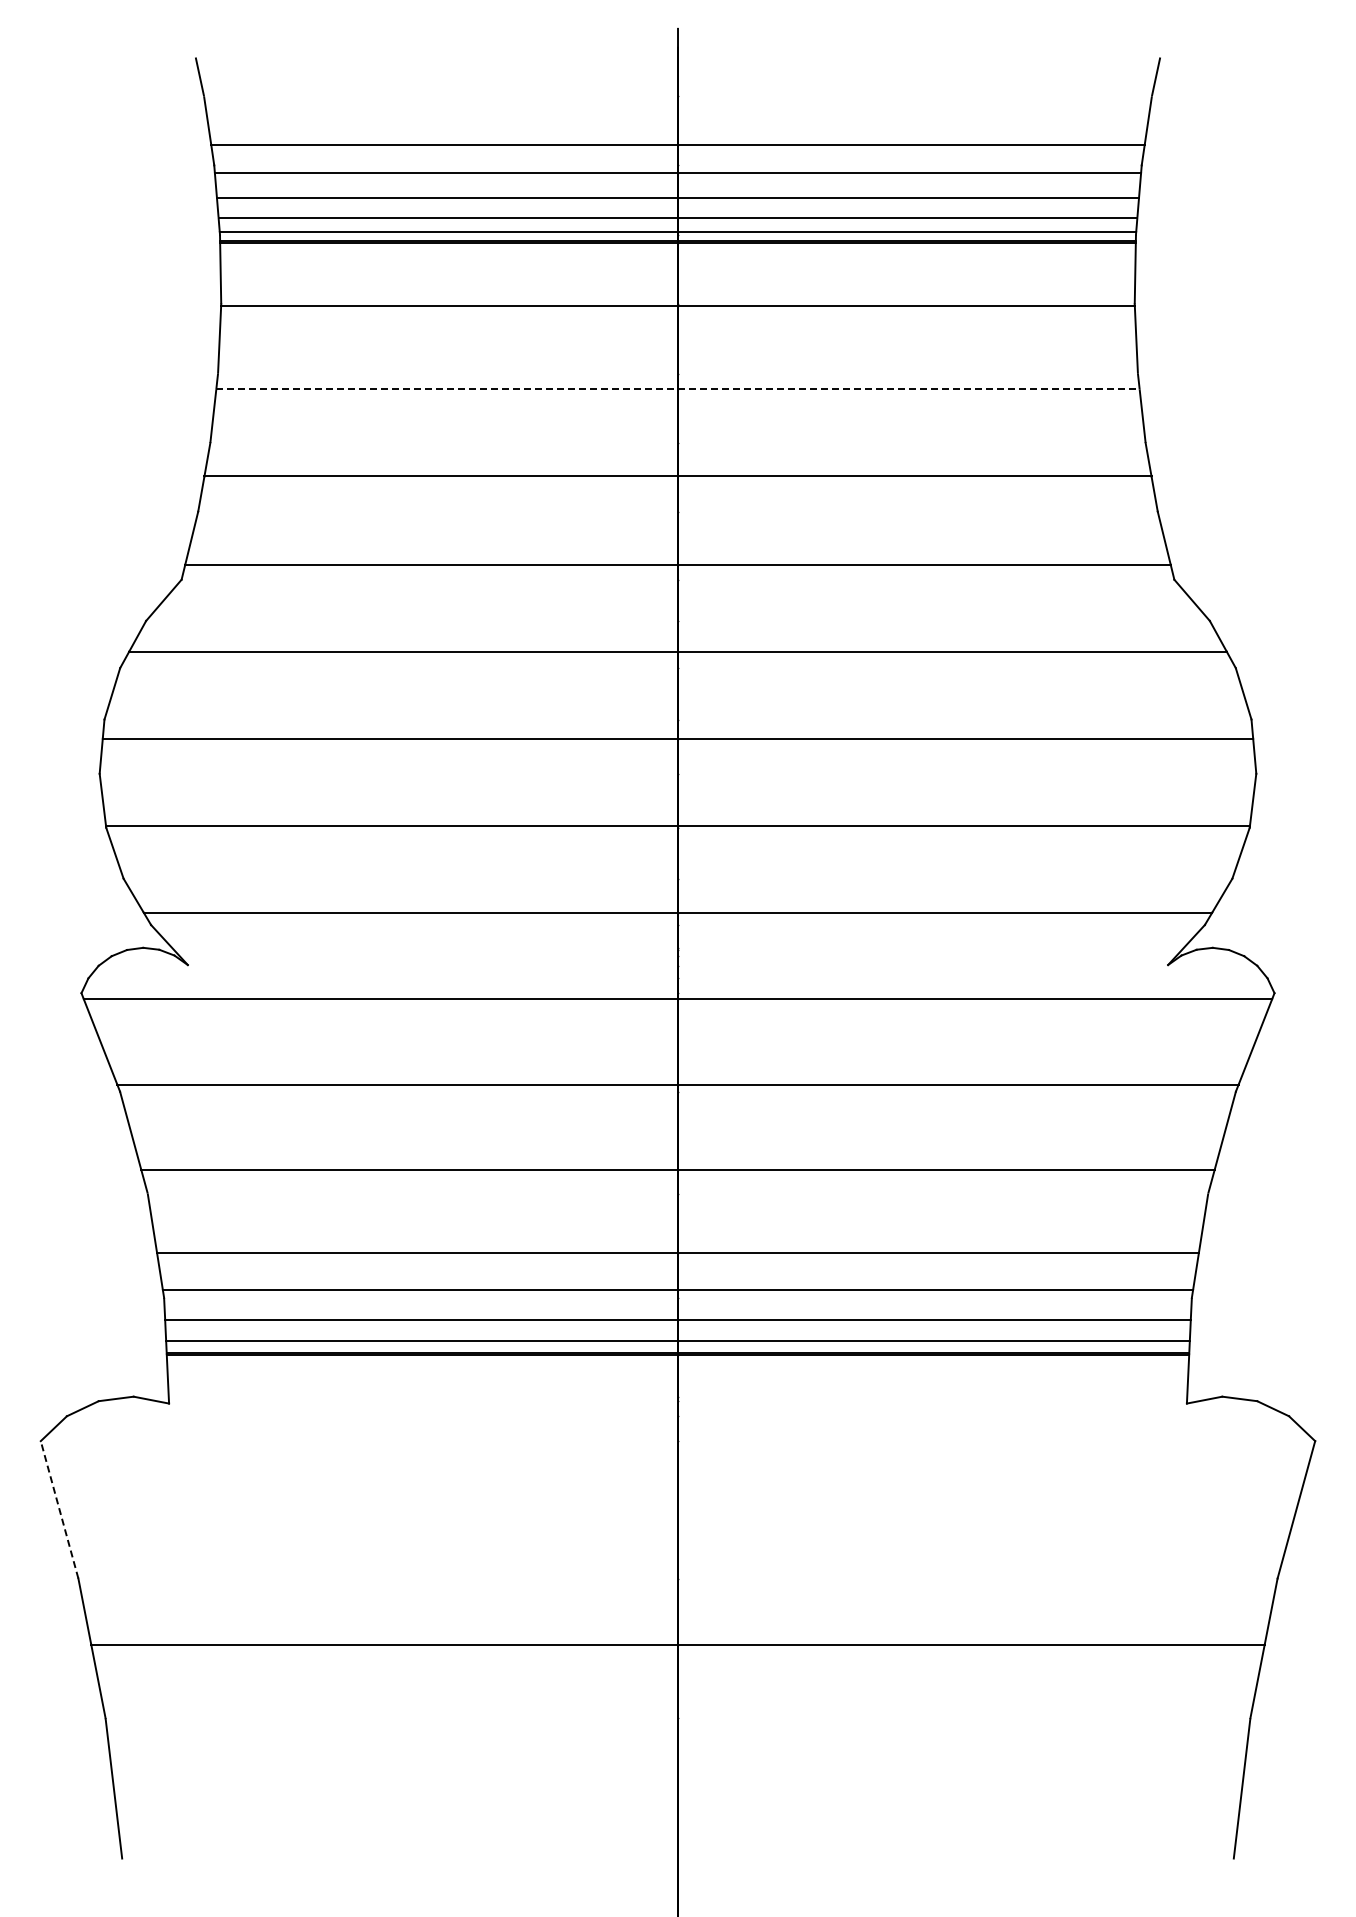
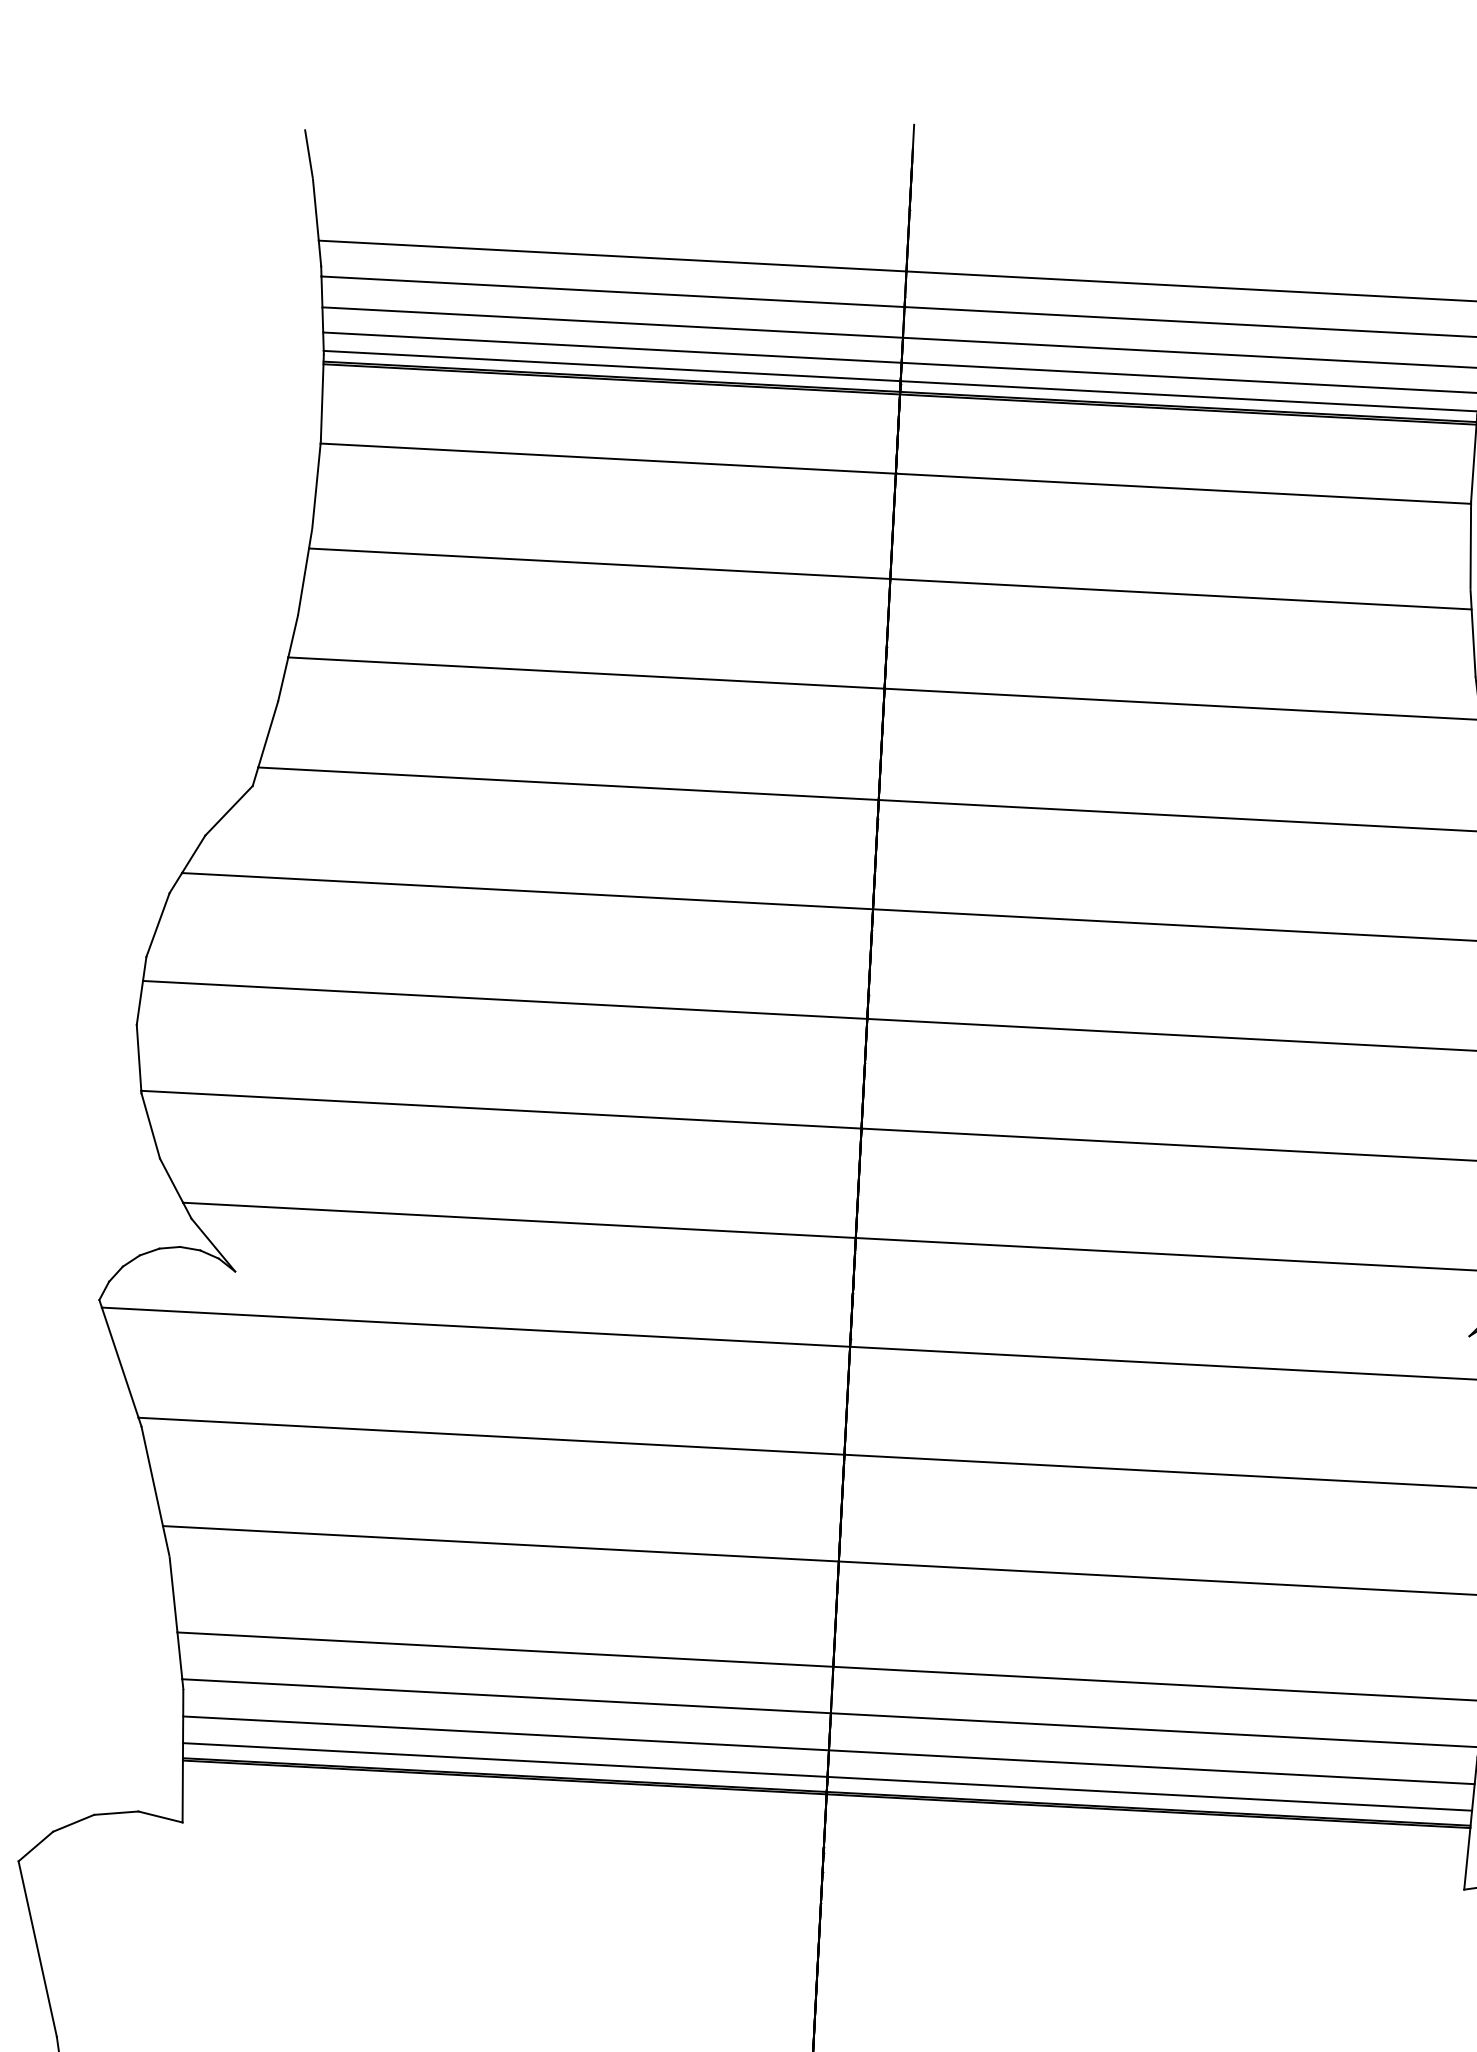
line: (678, 389) -> (890, 579), dashed -> solid
line: (59, 1509) -> (37, 1948), dashed -> solid

